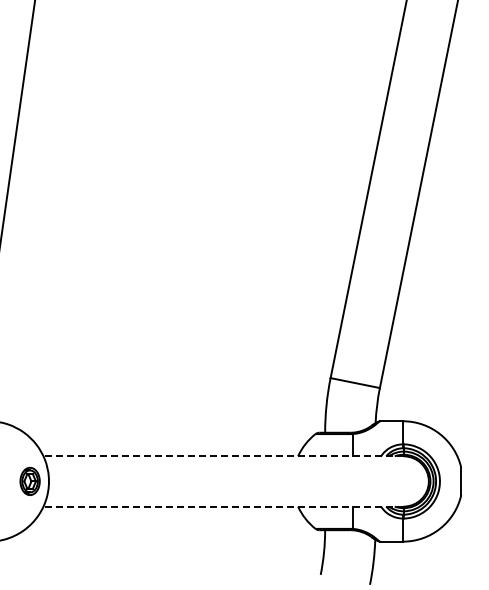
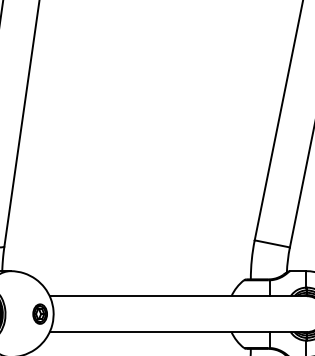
line: (223, 456) -> (178, 296), dashed -> solid
line: (223, 506) -> (178, 332), dashed -> solid

